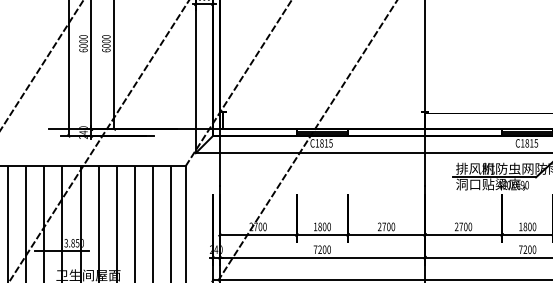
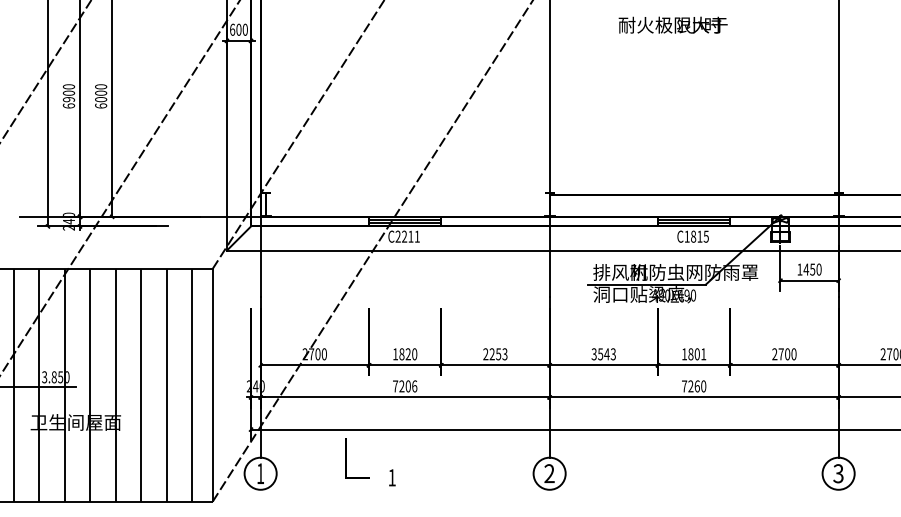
text: (83, 45) -> (68, 99), 6000 -> 6900
text: (324, 143) -> (407, 236), C1815 -> C2211
text: (324, 227) -> (407, 354), 1800 -> 1820
text: (388, 227) -> (498, 354), 2700 -> 2253
text: (463, 227) -> (603, 354), 2700 -> 3543
text: (534, 227) -> (703, 354), 1800 -> 1801
text: (329, 249) -> (414, 386), 7200 -> 7206
text: (529, 249) -> (696, 386), 7200 -> 7260

